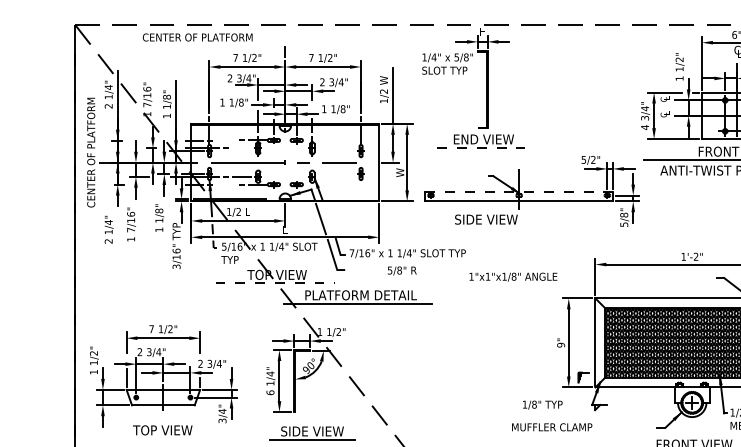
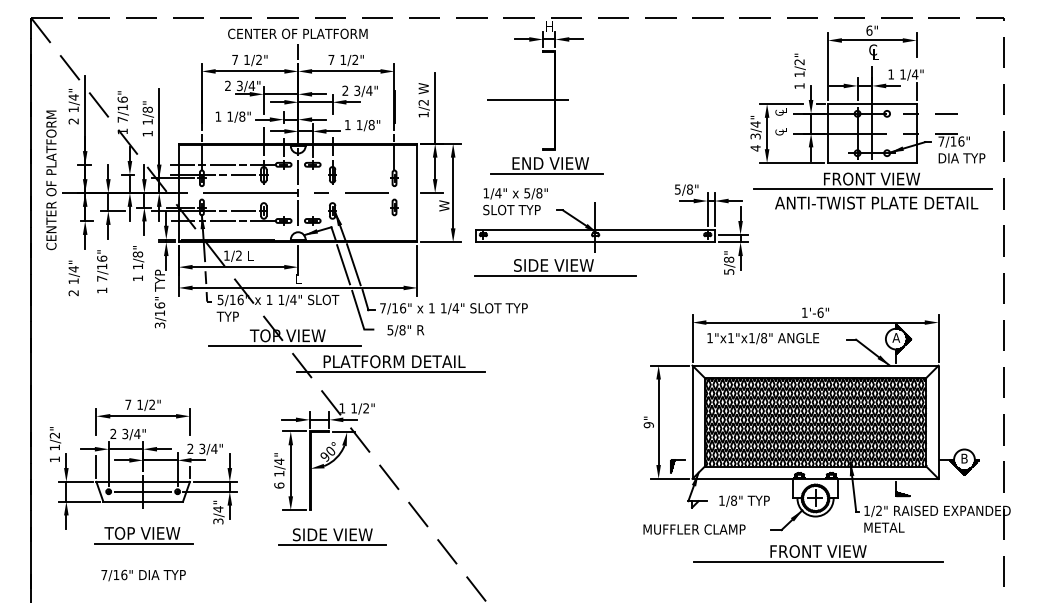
text: (197, 37) -> (297, 33), moved
text: (447, 63) -> (515, 201), moved
line: (465, 89) -> (527, 100), added
line: (225, 140) -> (222, 164), added
line: (285, 146) -> (298, 172), added
line: (481, 147) -> (547, 173), dashed -> solid
line: (242, 148) -> (243, 174), added
text: (593, 159) -> (689, 189), 5/2" -> 5/8"
line: (285, 178) -> (298, 213), added
line: (225, 184) -> (222, 220), added
line: (519, 191) -> (595, 229), dashed -> solid
line: (328, 218) -> (353, 264), added
line: (487, 227) -> (555, 275), added
text: (696, 256) -> (820, 312), 1'-2" -> 1'-6"
text: (401, 270) -> (405, 330), moved
text: (513, 277) -> (763, 338), moved
line: (275, 283) -> (285, 346), dashed -> solid
line: (163, 397) -> (143, 491), added
text: (542, 404) -> (744, 500), moved
text: (552, 427) -> (694, 529), moved
line: (163, 438) -> (143, 543), added

